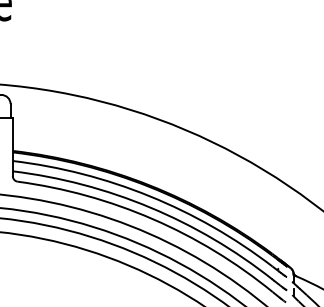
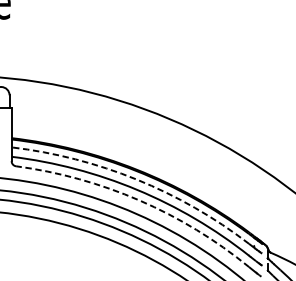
arc: (149, 196) -> (136, 179), solid -> dashed
arc: (152, 219) -> (139, 200), solid -> dashed

